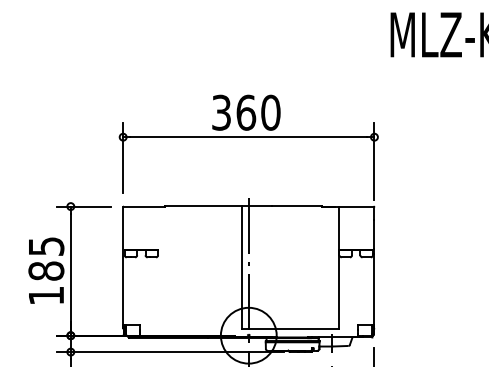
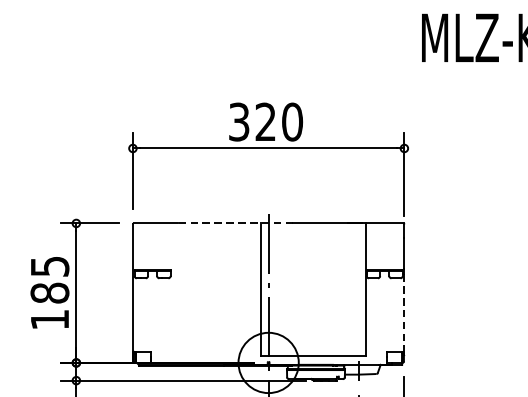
text: (246, 112) -> (266, 121), 360 -> 320
line: (217, 206) -> (234, 223), solid -> dashed
line: (374, 289) -> (404, 313), solid -> dashed

